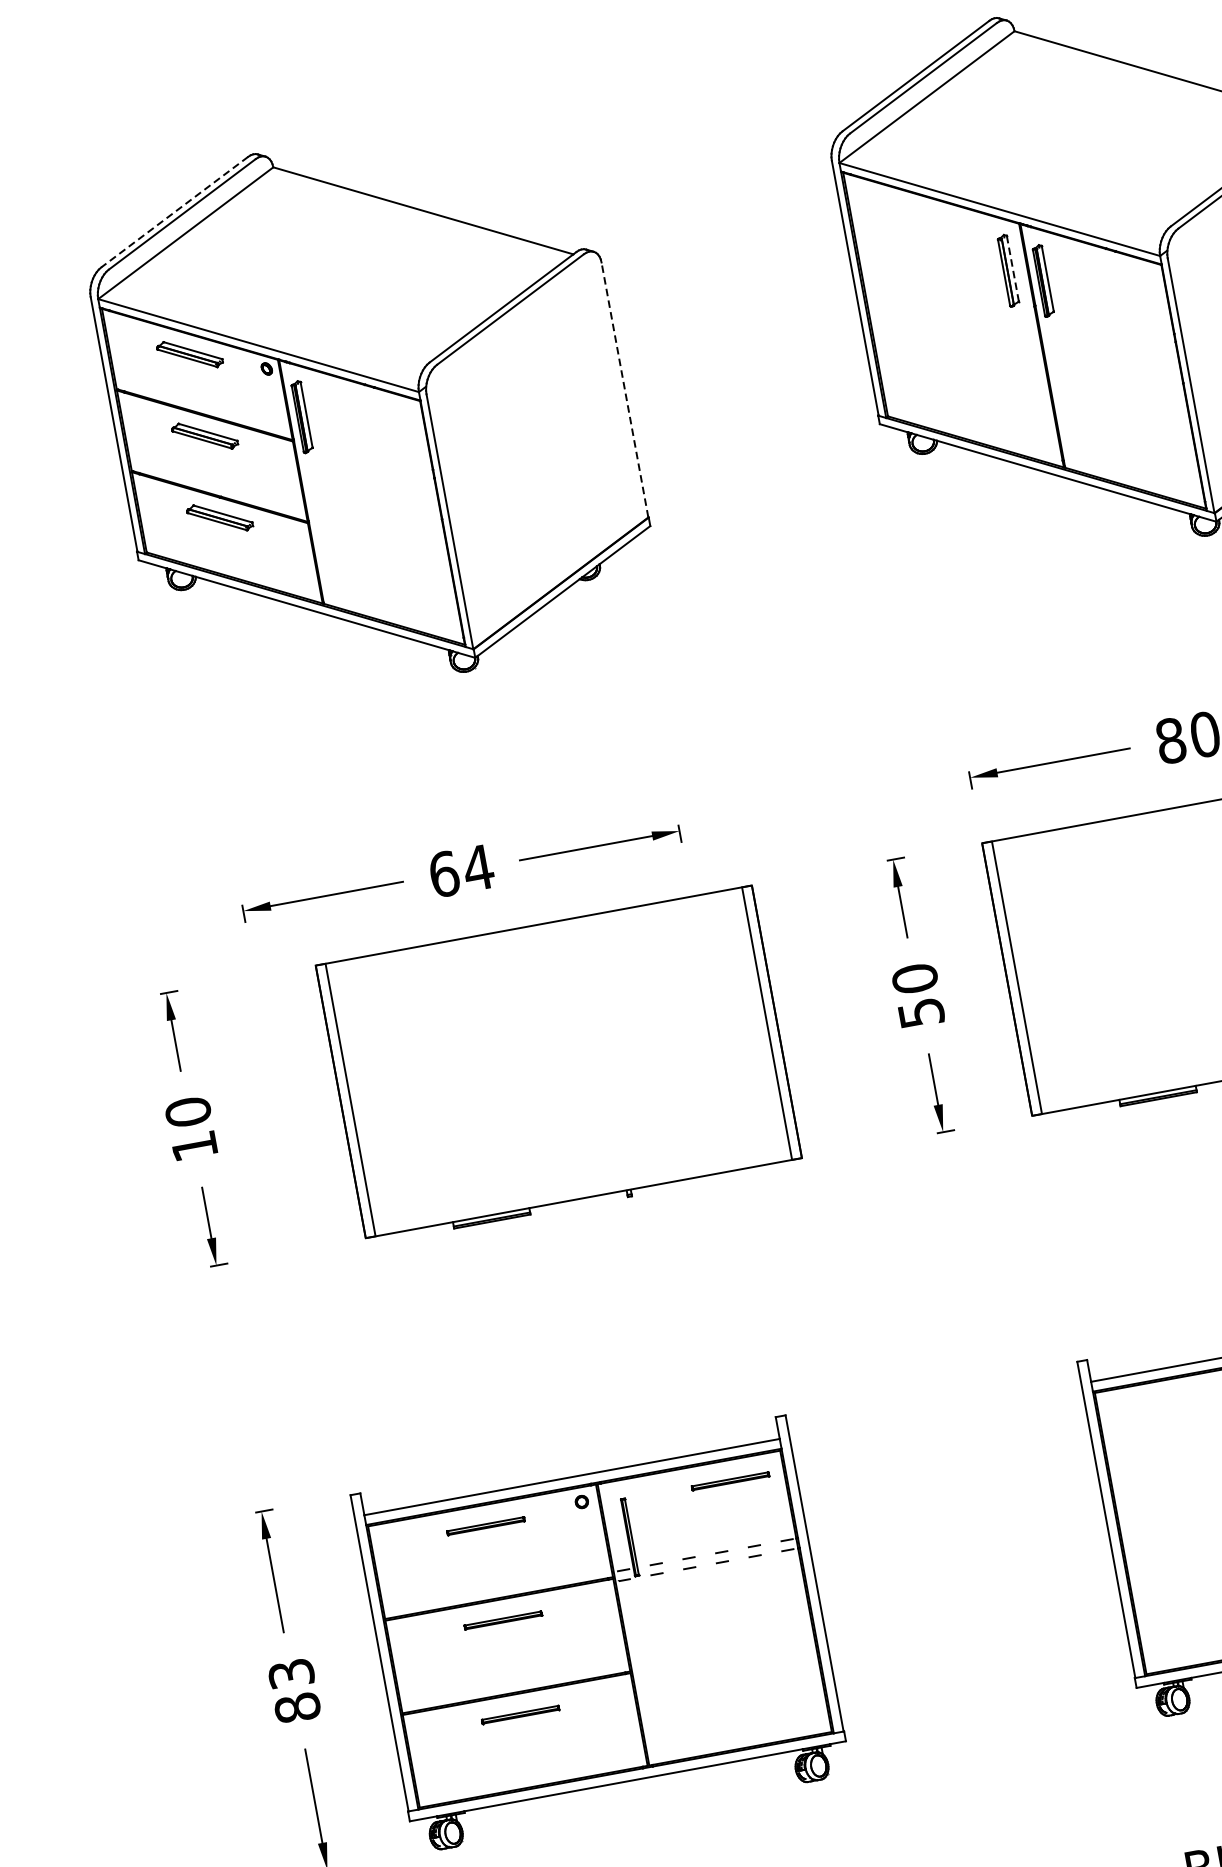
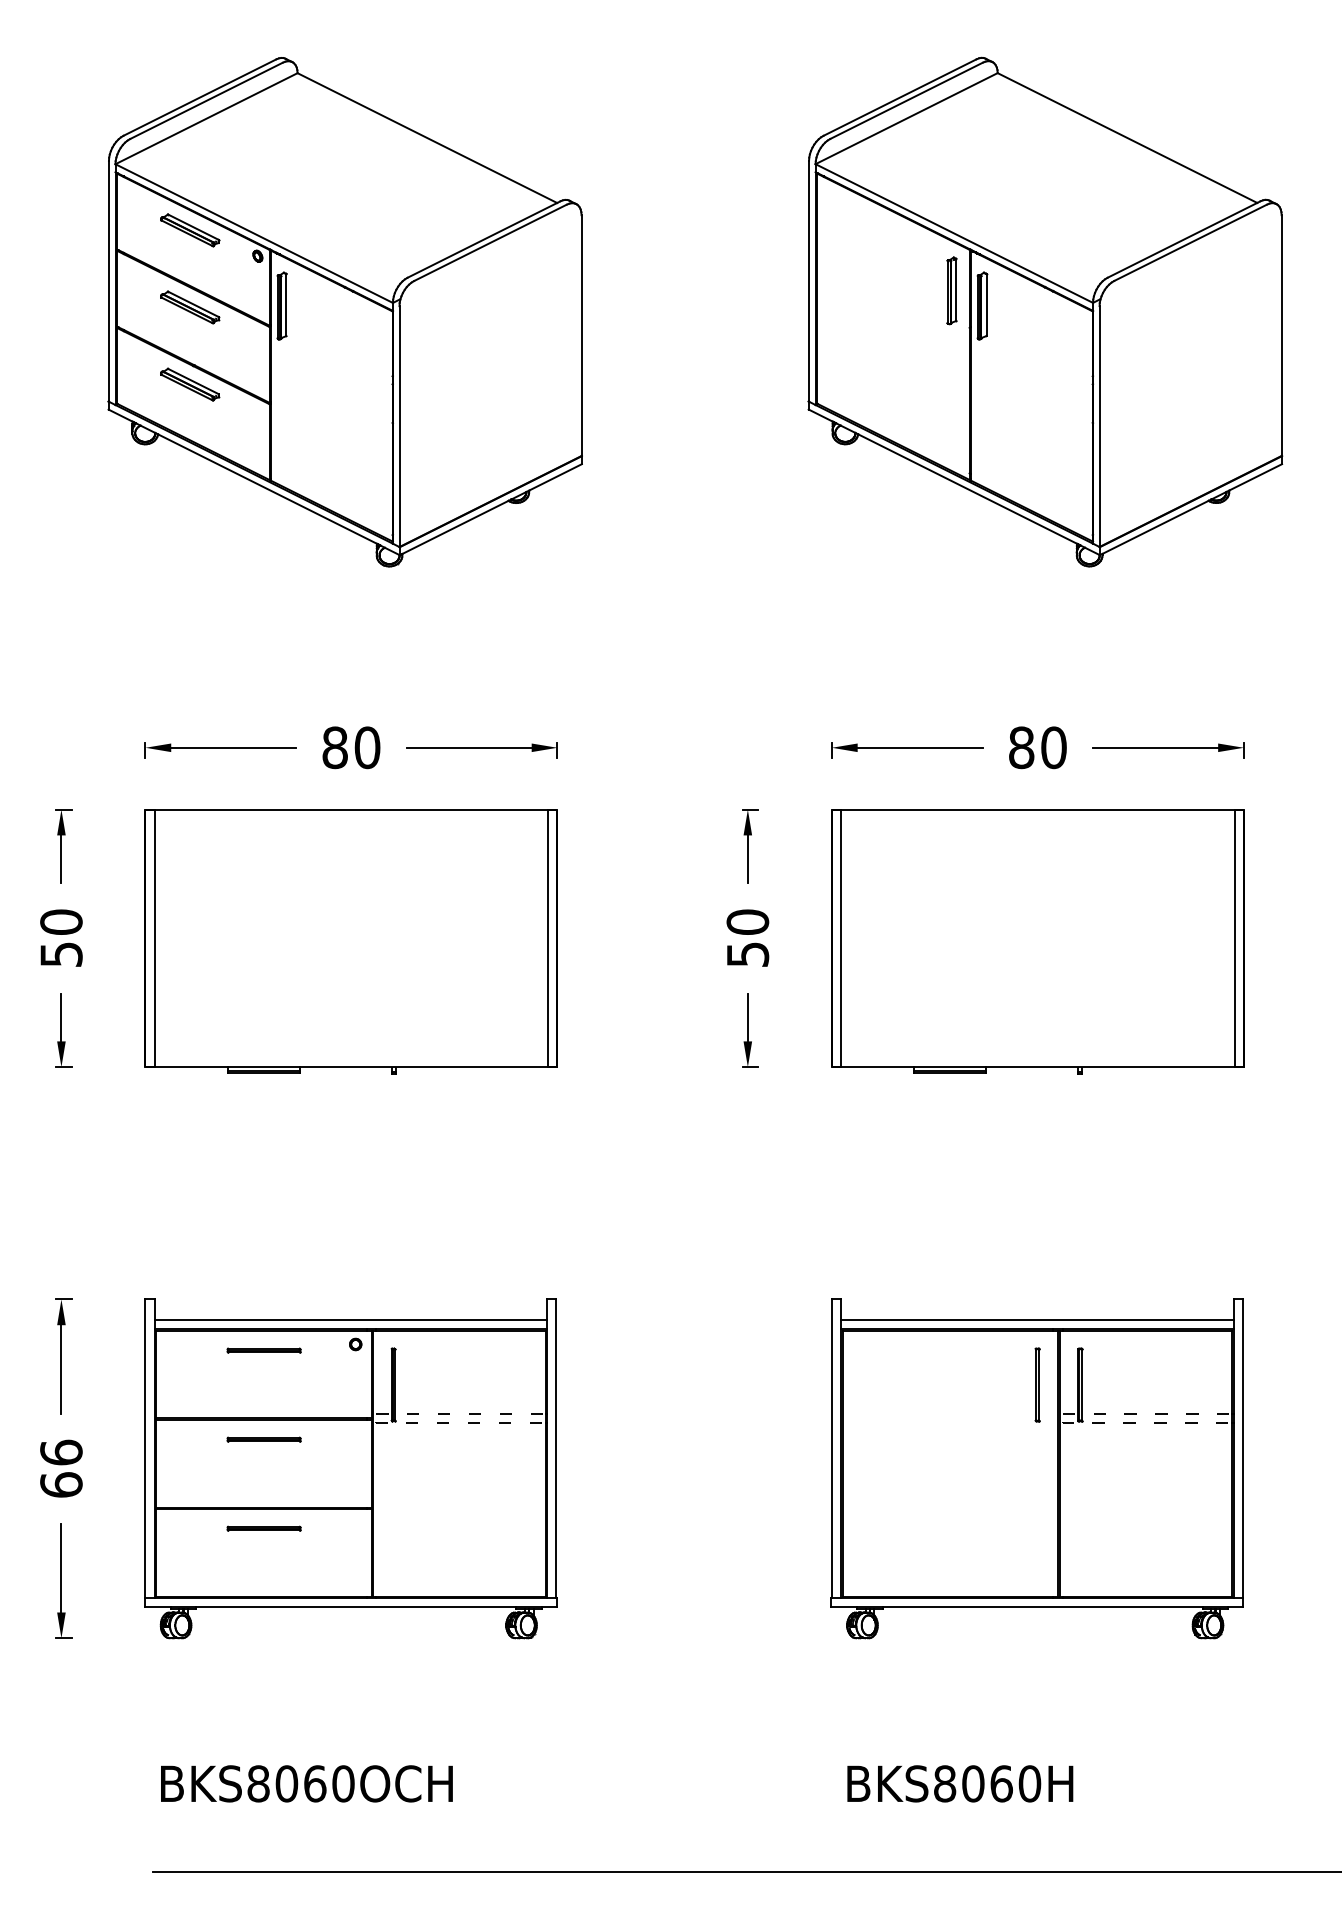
line: (174, 212) -> (199, 97), dashed -> solid
line: (1012, 268) -> (956, 289), dashed -> solid
line: (624, 389) -> (581, 335), dashed -> solid
text: (461, 870) -> (351, 747), 64 -> 80
part: (558, 1065) -> (350, 941), moved
text: (194, 1146) -> (61, 954), 10 -> 50
part: (730, 1481) -> (494, 1350), removed
text: (294, 1690) -> (61, 1468), 83 -> 66

